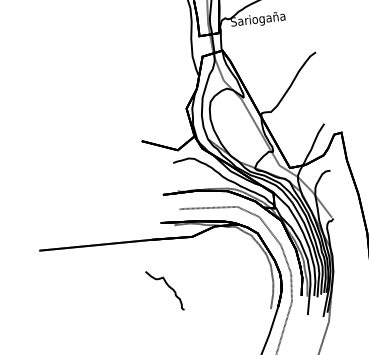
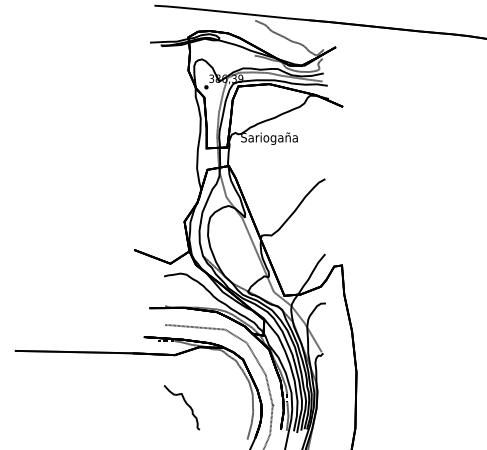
part: (164, 290) -> (181, 407), moved

